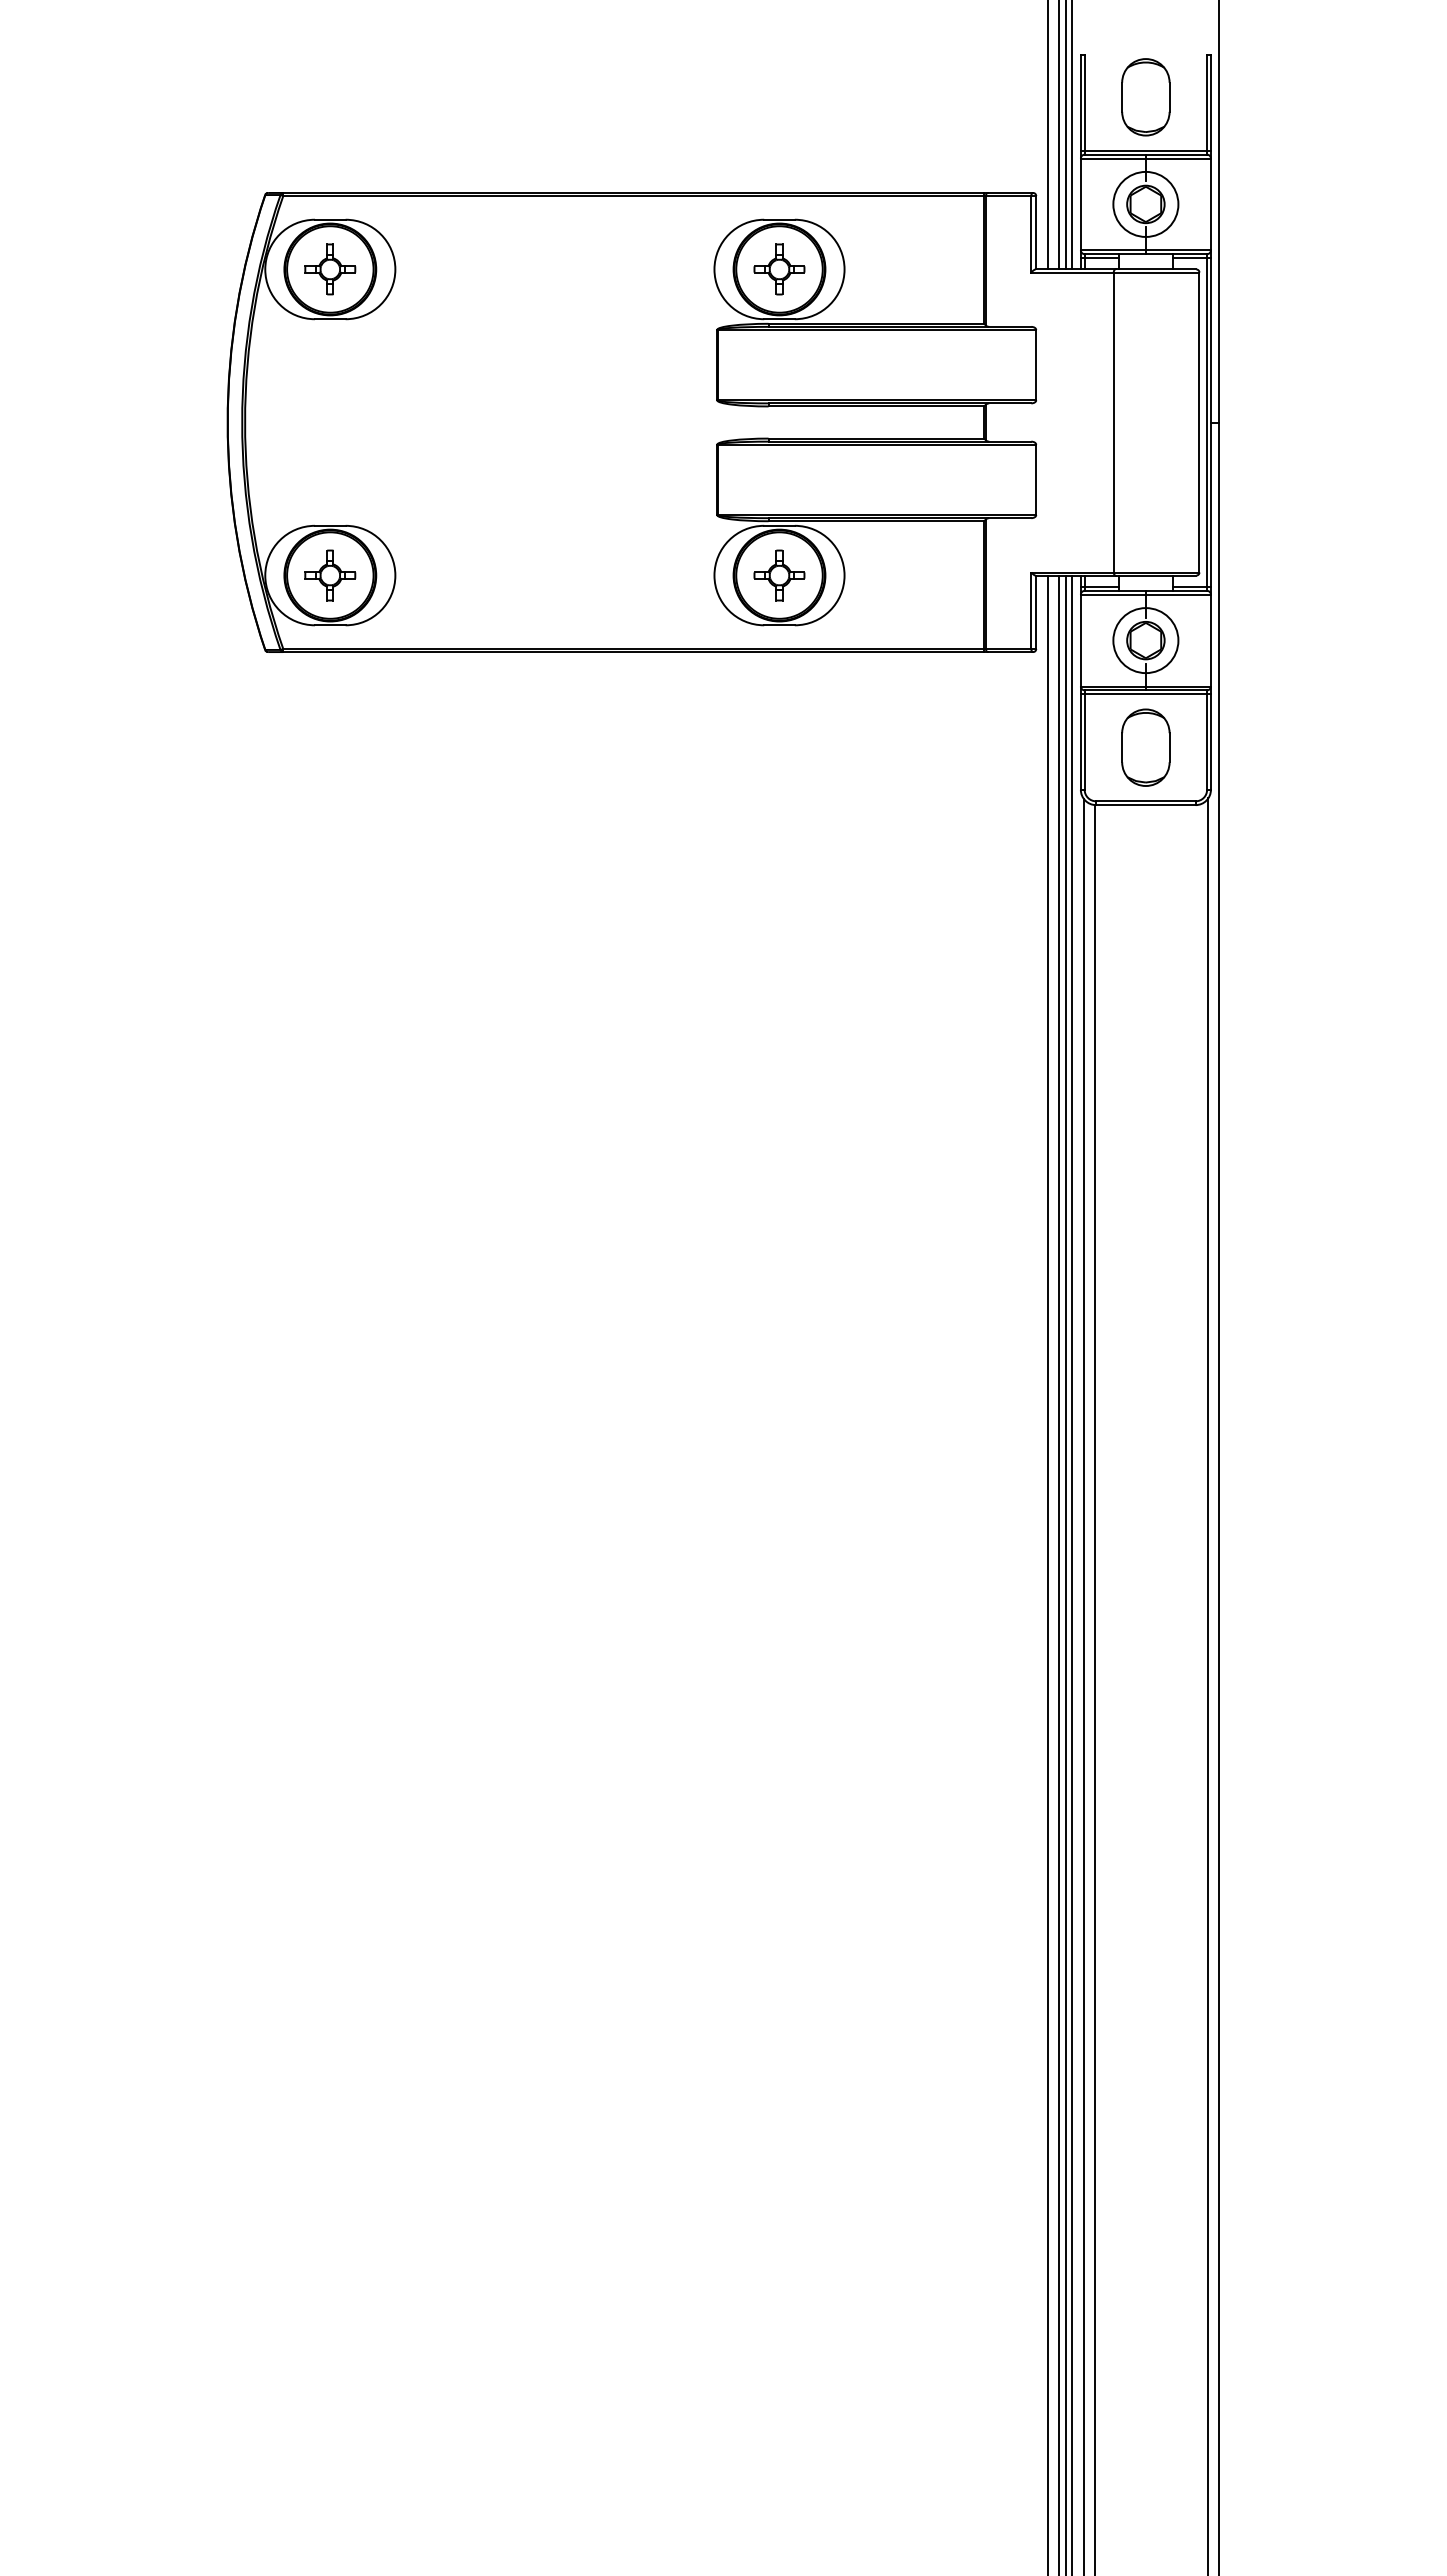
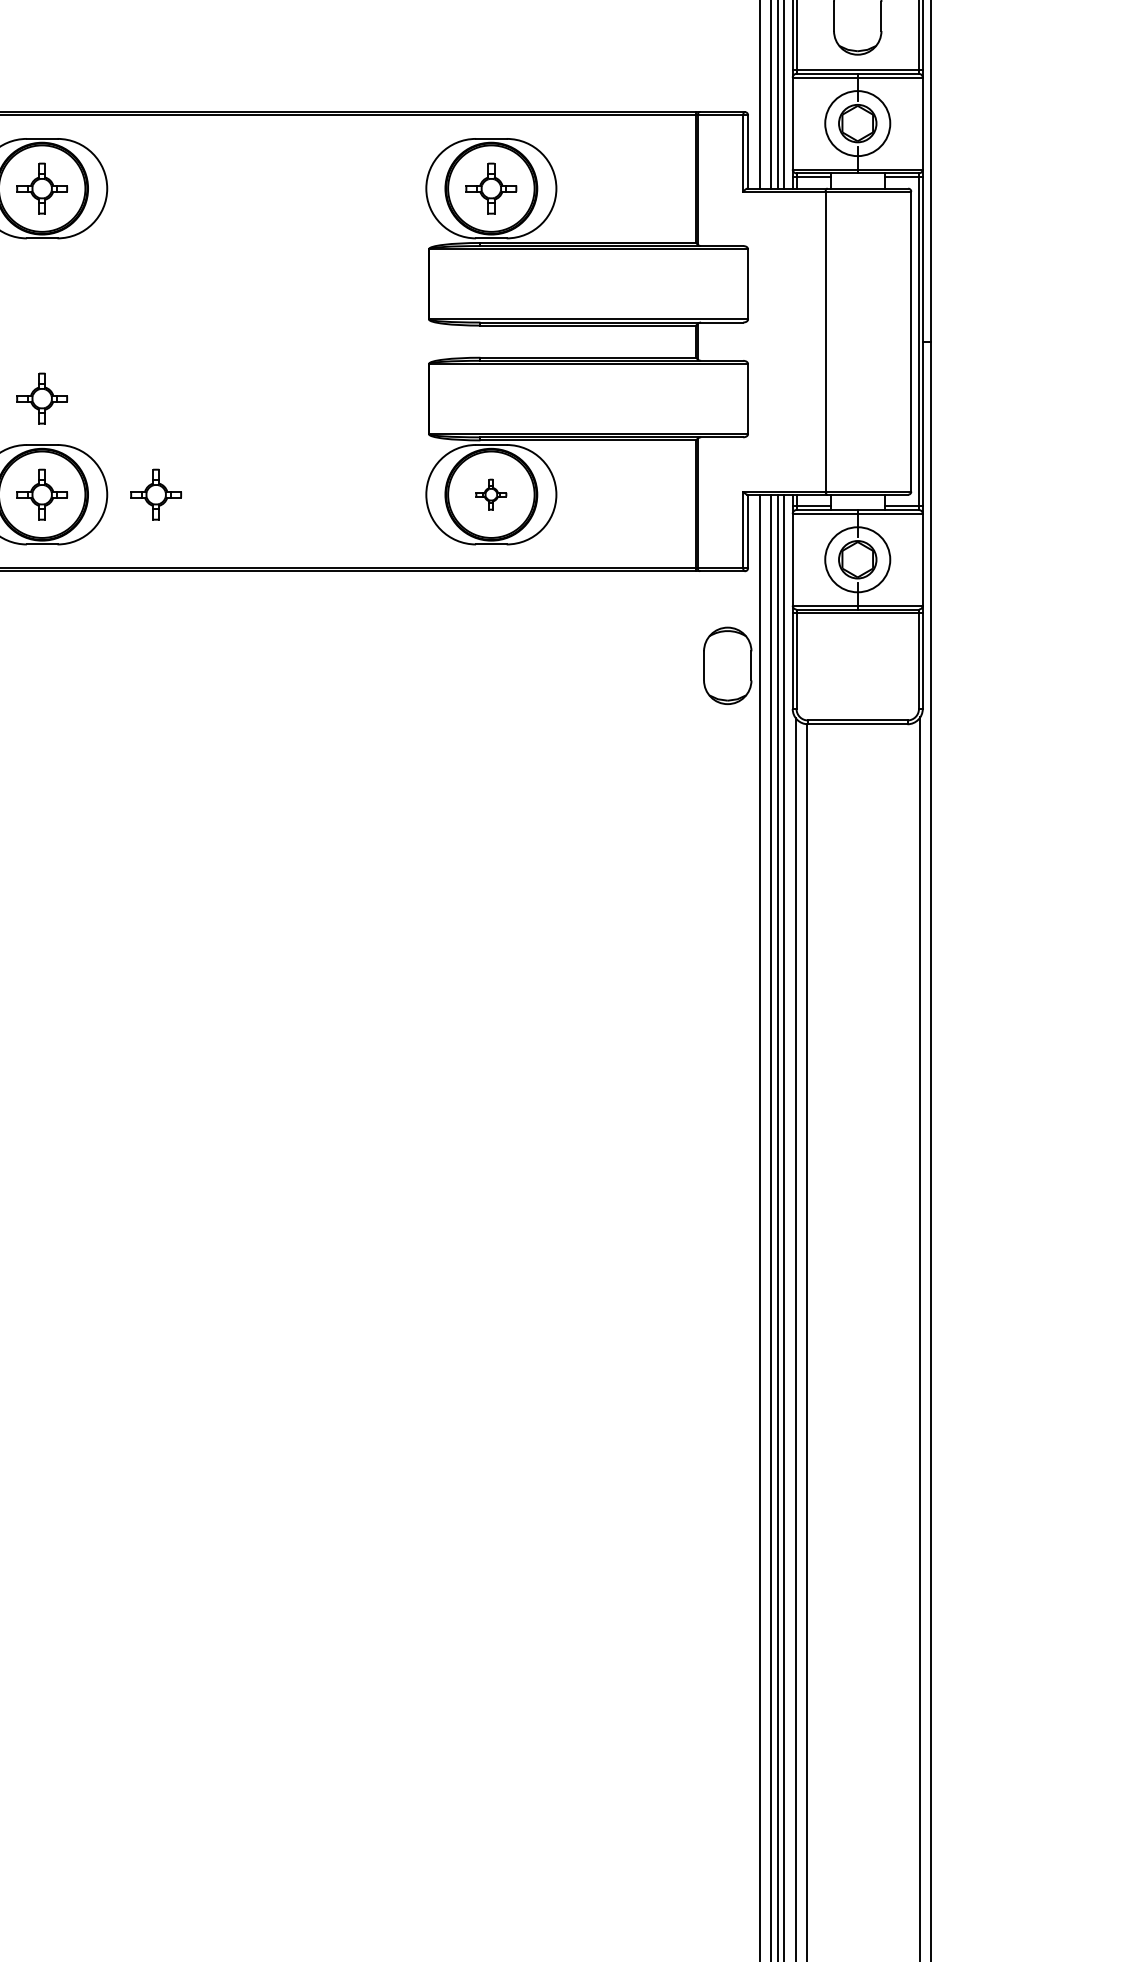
part: (330, 479) -> (42, 398), added
part: (444, 575) -> (156, 494), added
part: (779, 575) -> (491, 494), size x0.6
part: (1145, 747) -> (727, 665), moved

